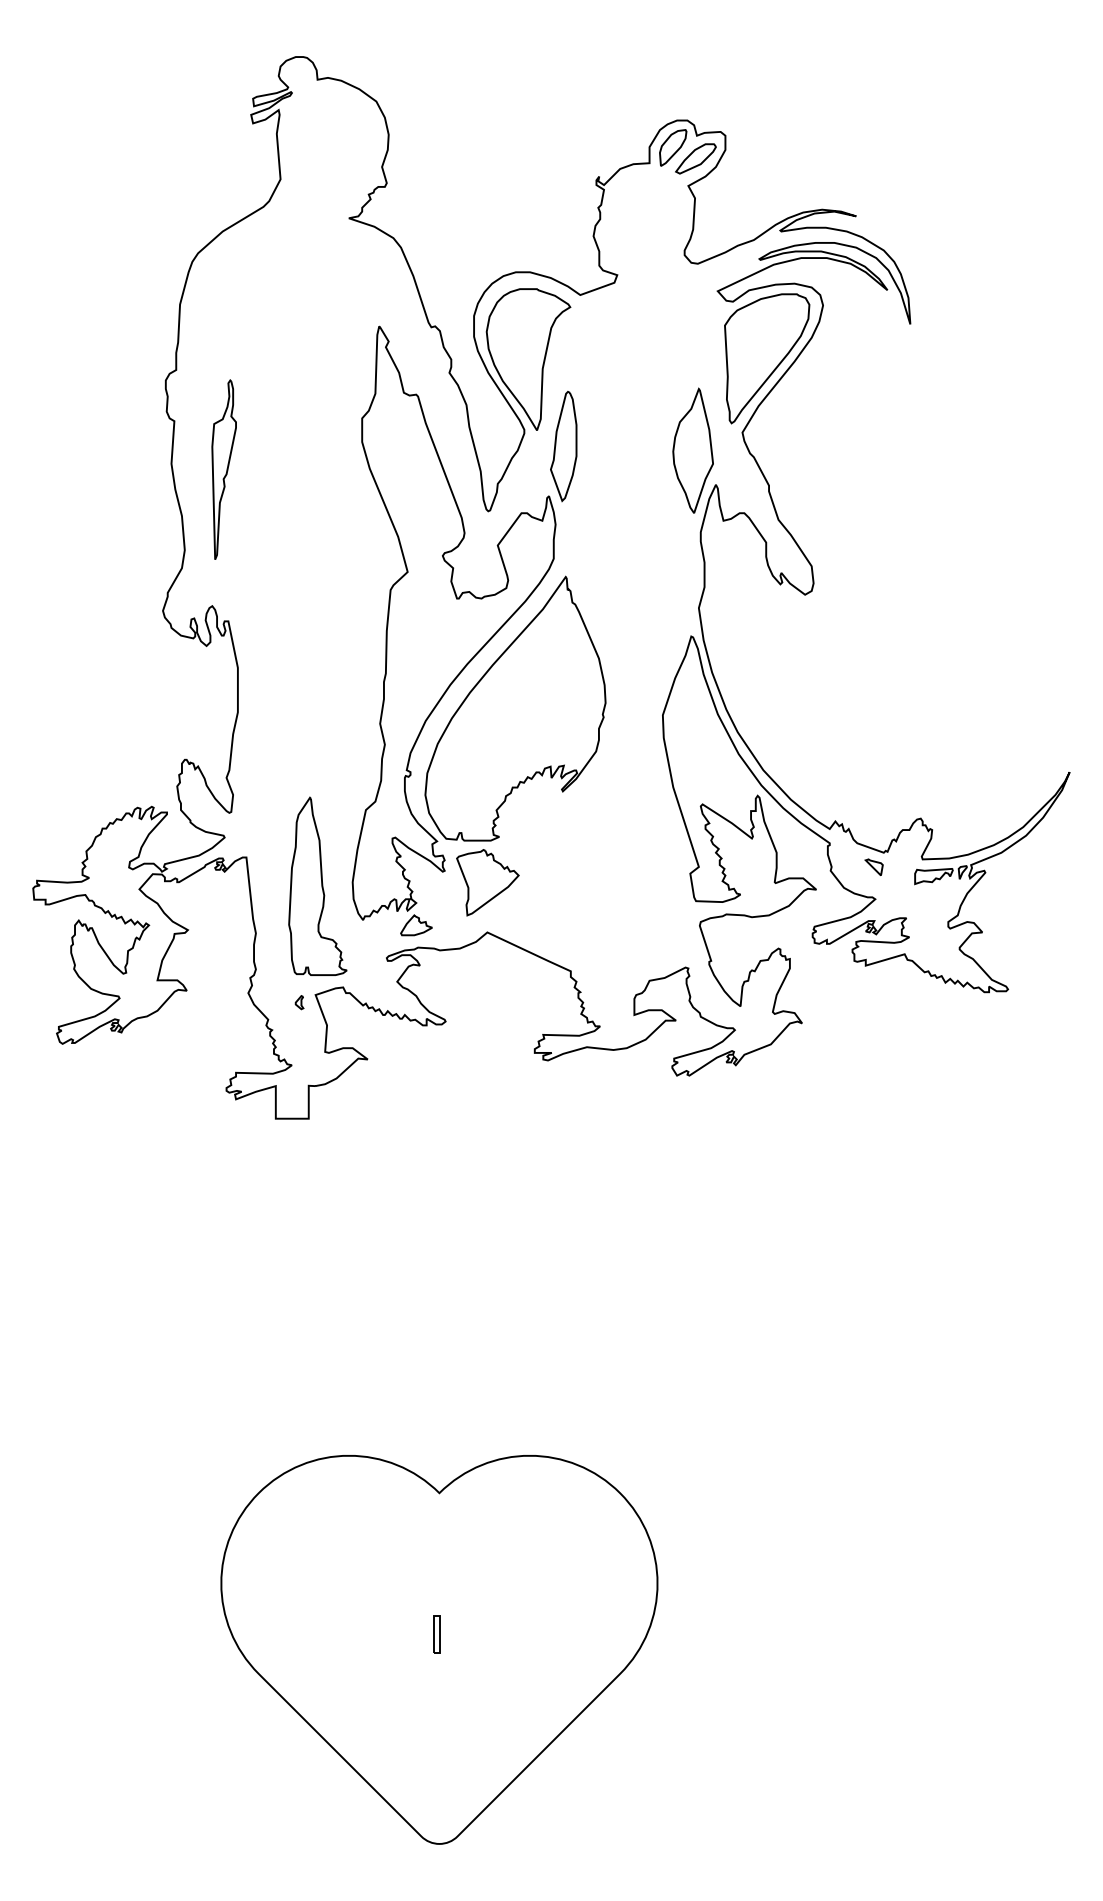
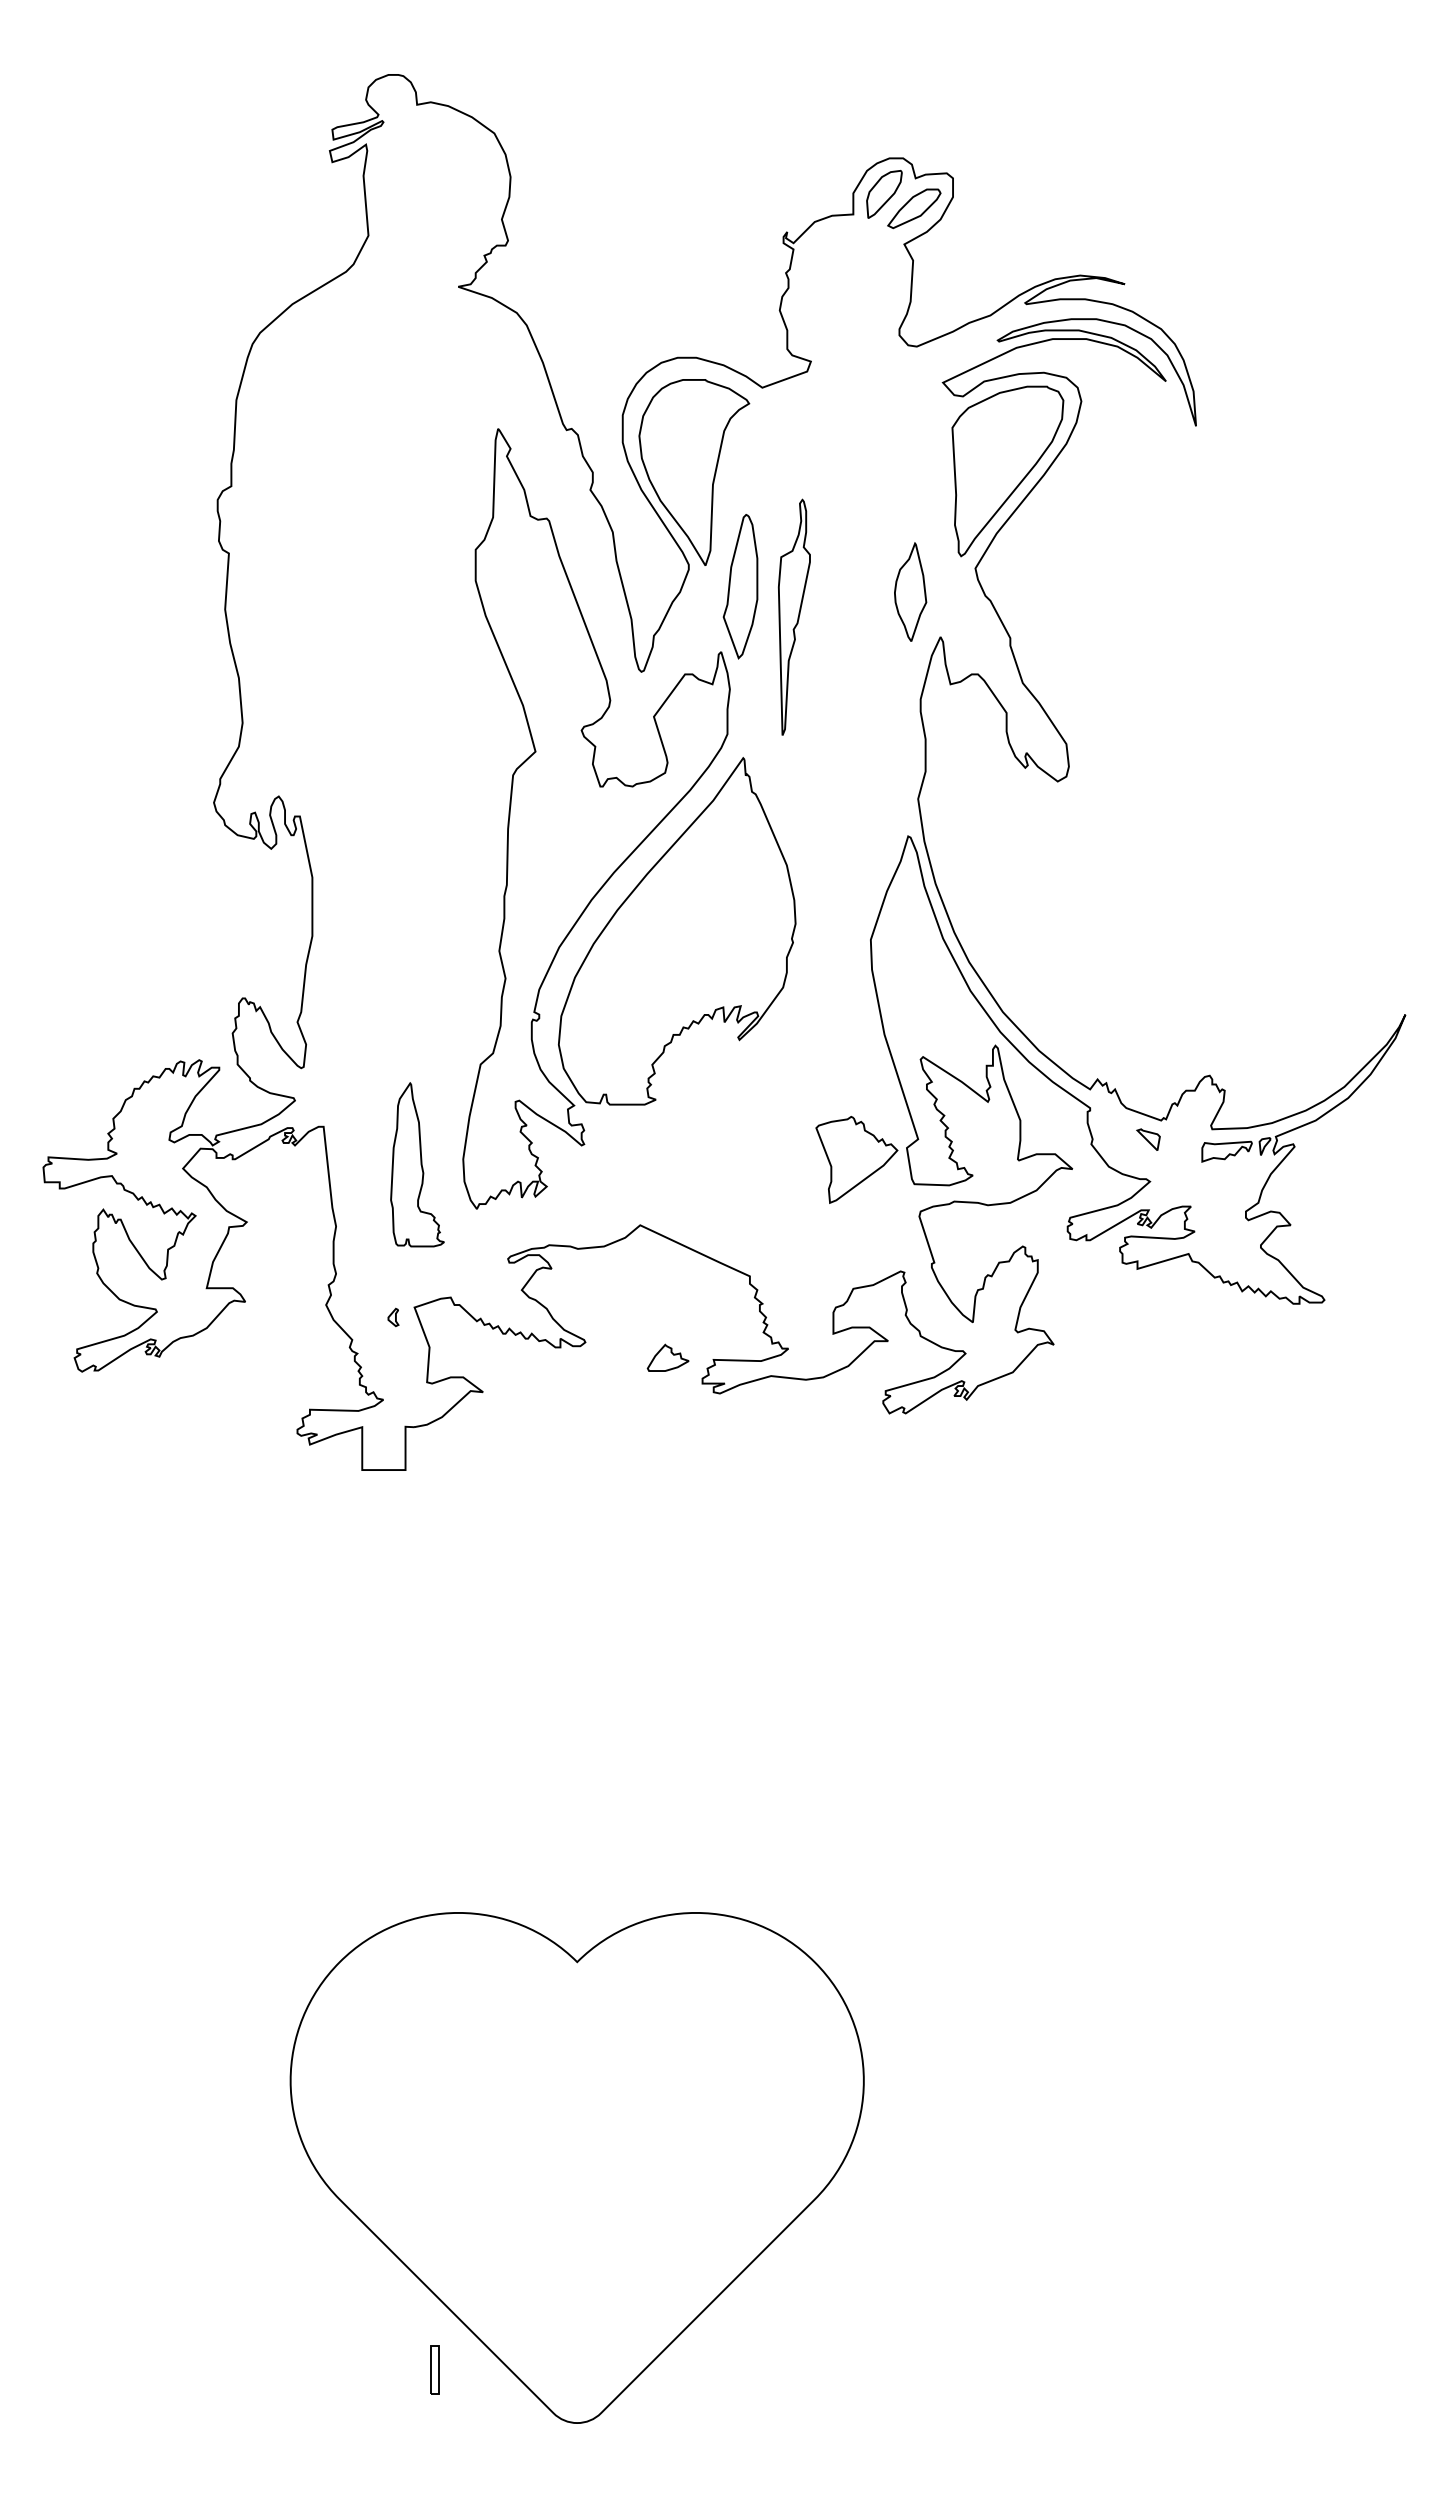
part: (693, 450) -> (910, 591), size x0.6
part: (223, 469) -> (793, 616), moved
part: (487, 882) -> (856, 1159), moved
part: (317, 886) -> (417, 1164), size x0.7
part: (416, 925) -> (667, 1357), moved
part: (436, 1634) -> (434, 2369), moved

